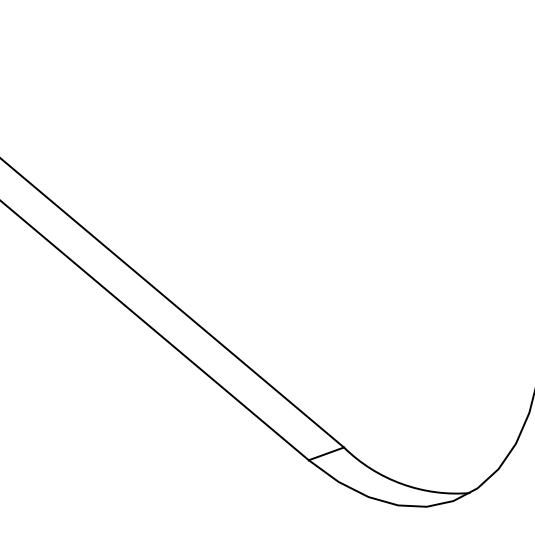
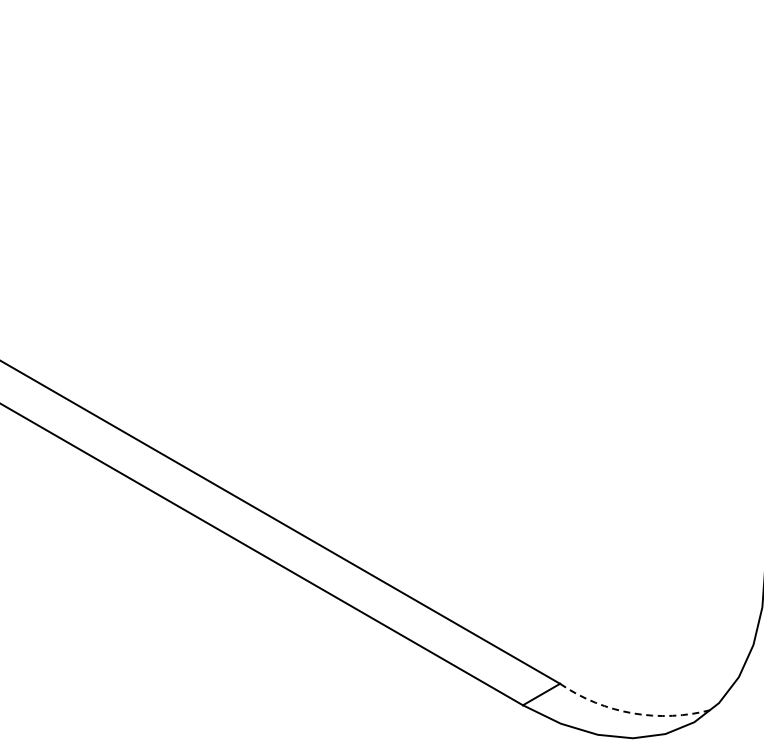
arc: (402, 484) -> (633, 713), solid -> dashed

